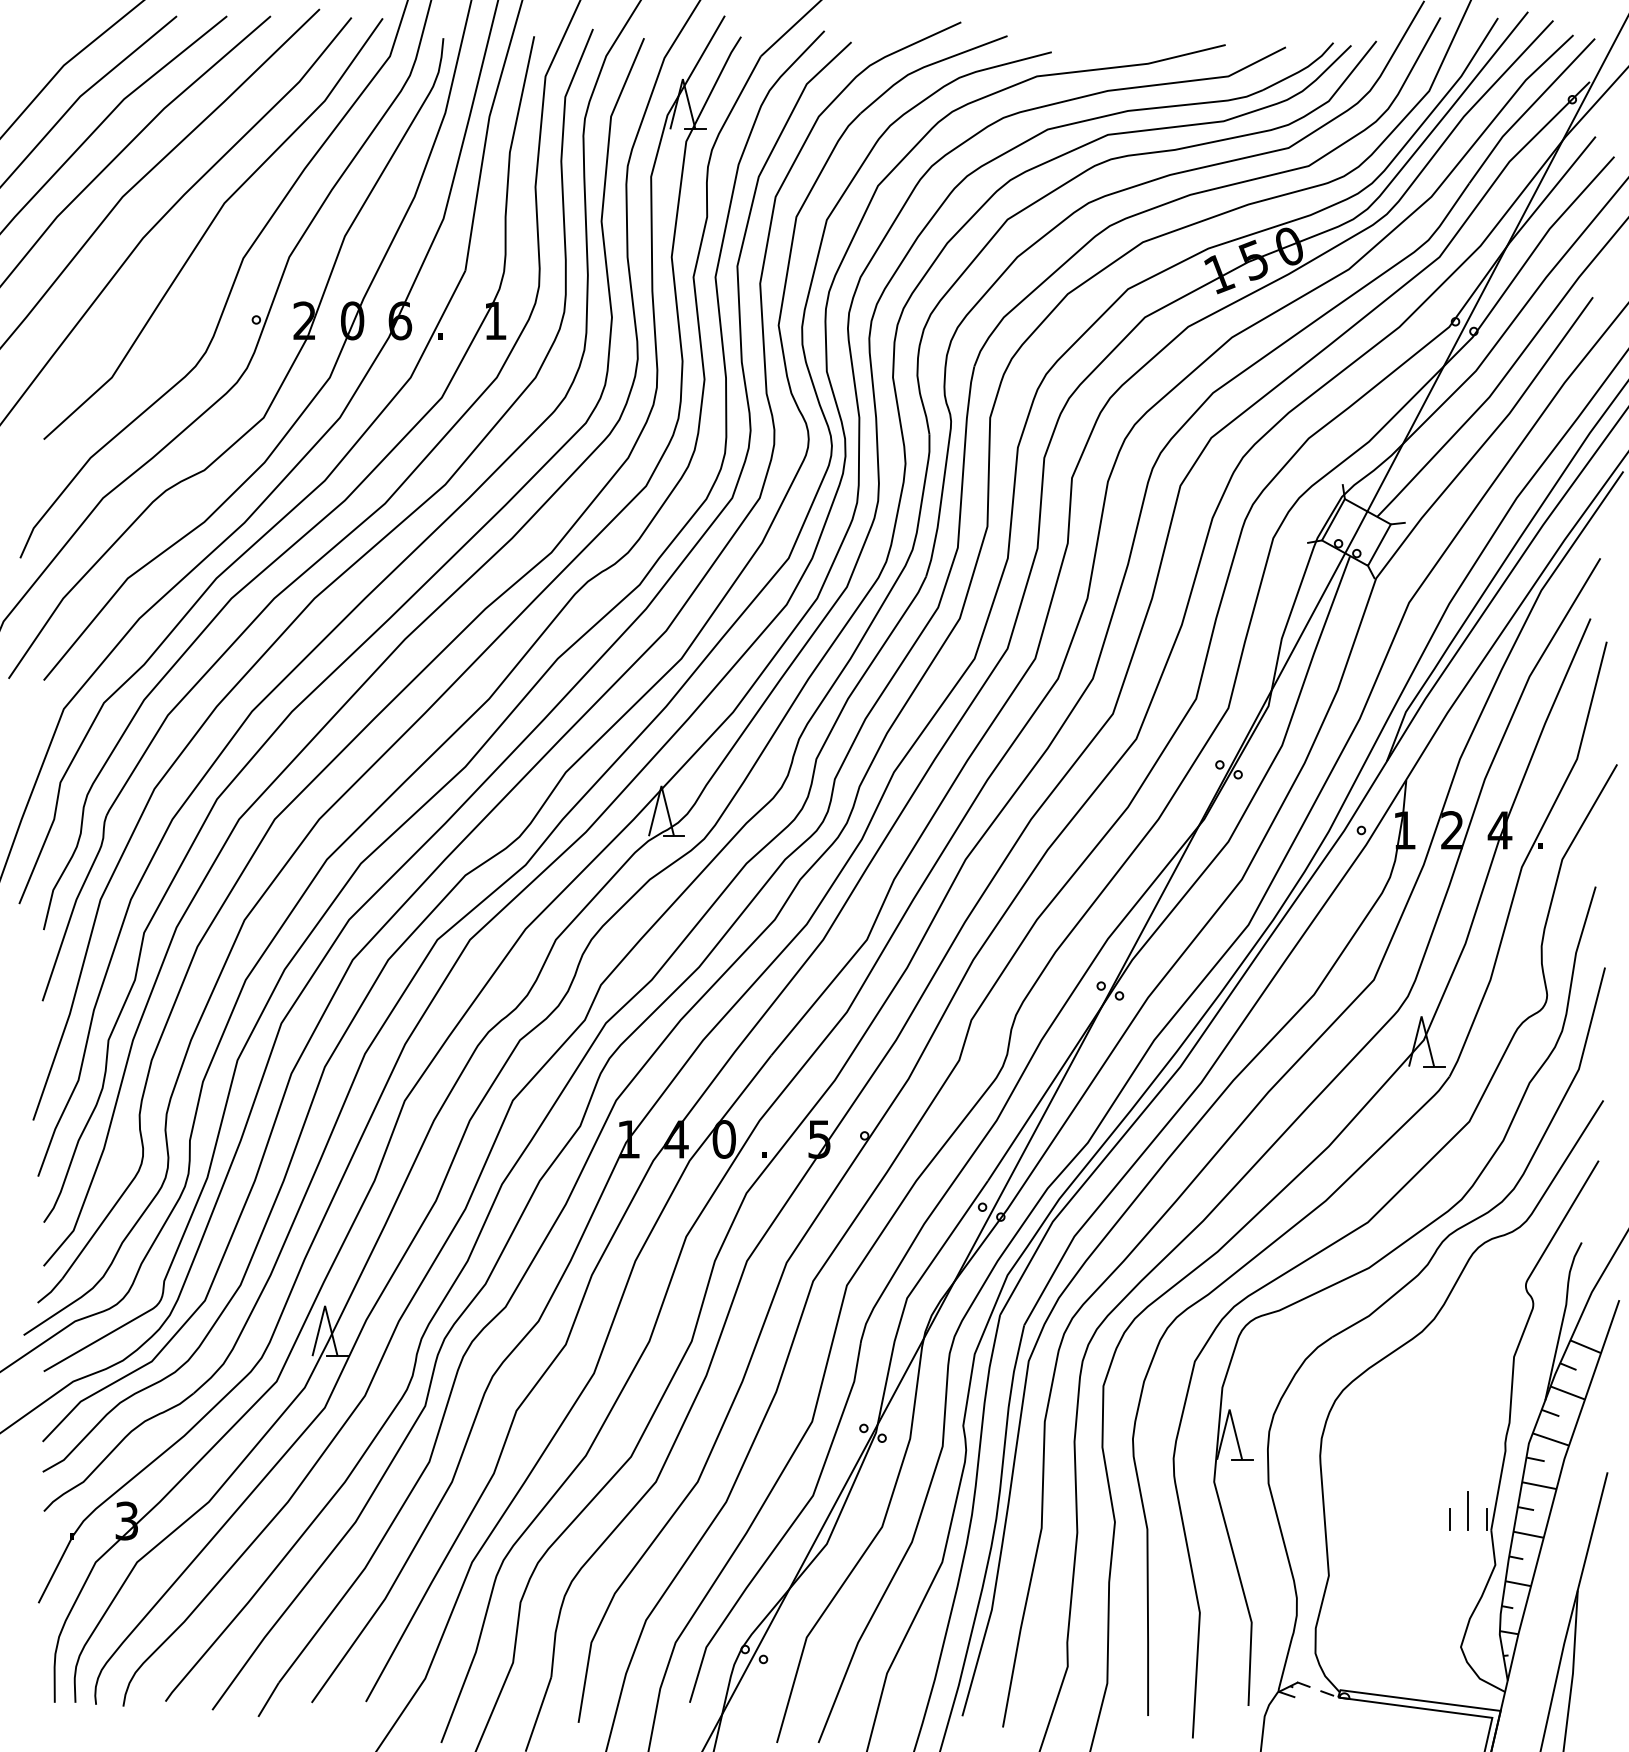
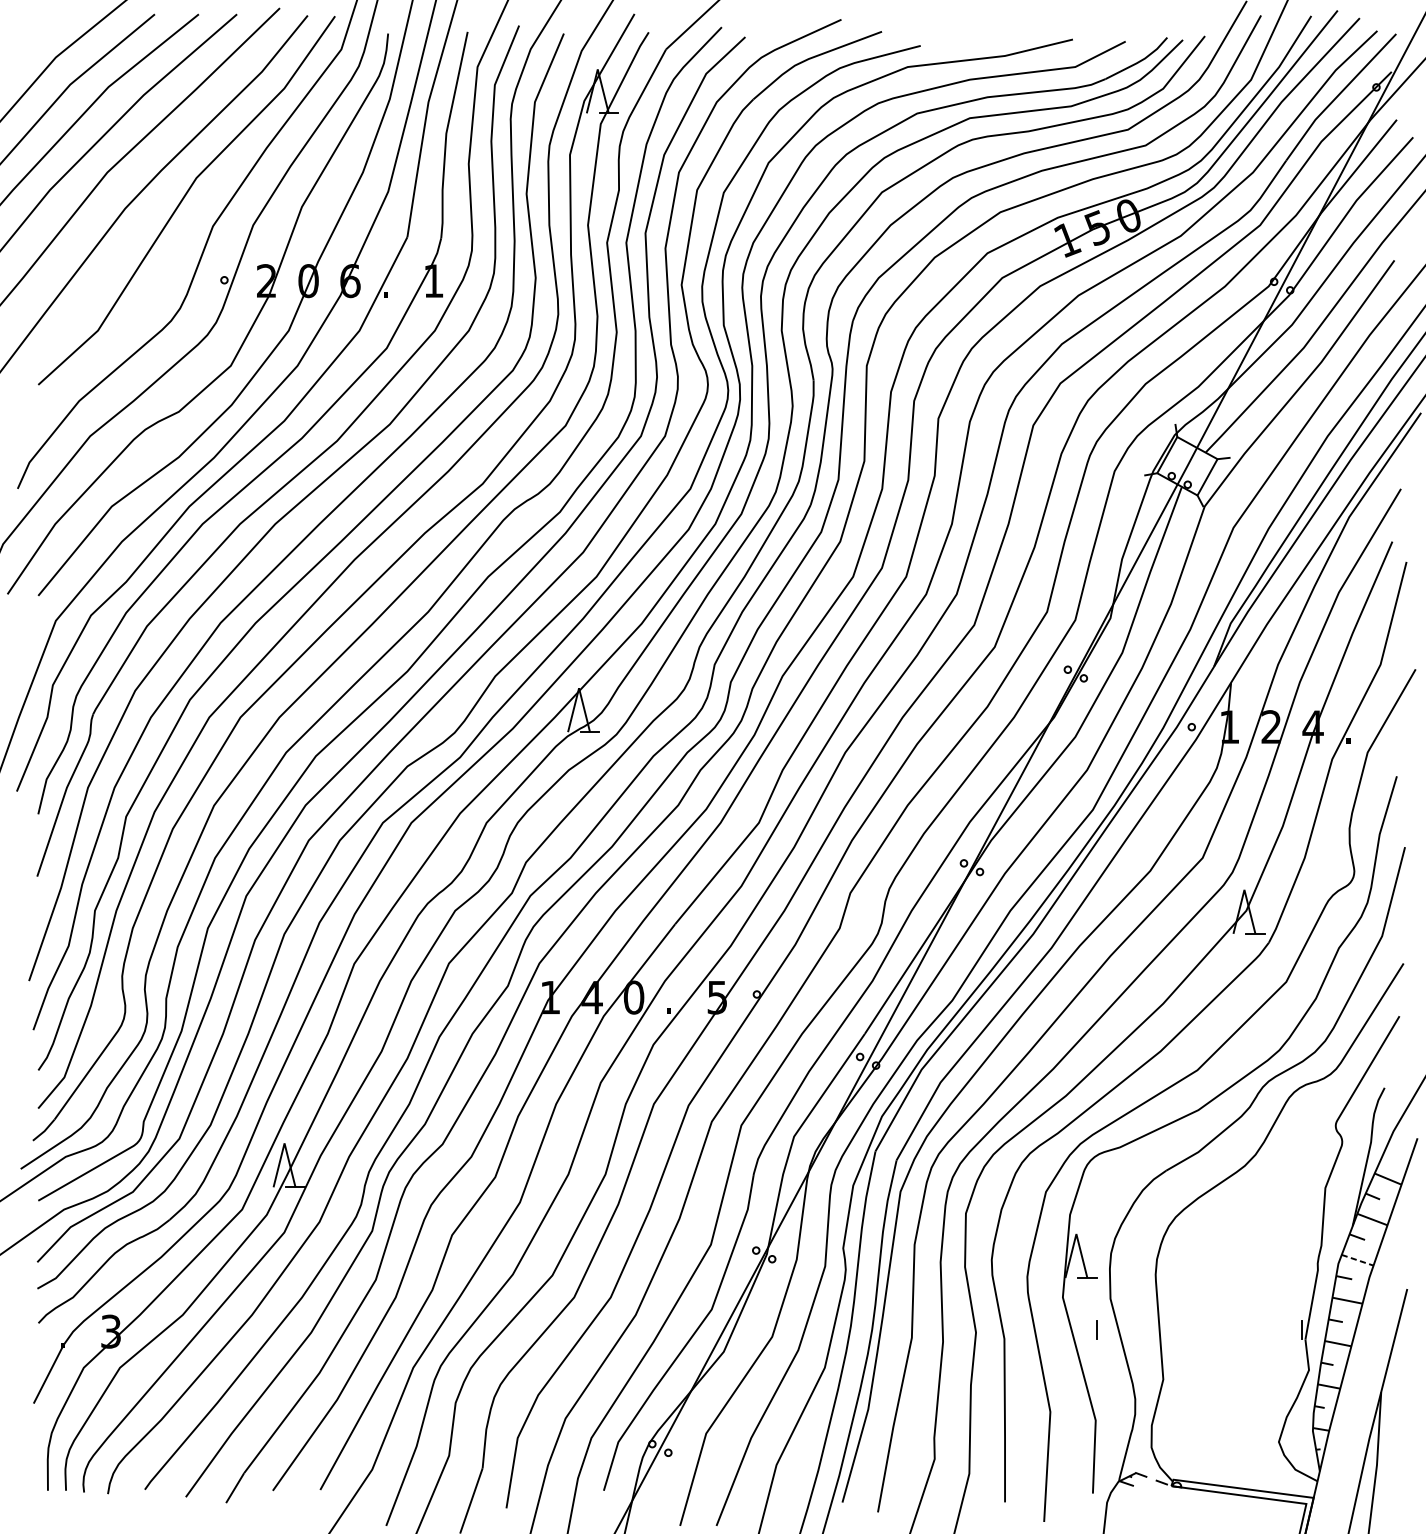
line: (1551, 1439) -> (1358, 1260), solid -> dashed
line: (1468, 1510) -> (1285, 1322), removed
line: (1449, 1519) -> (1097, 1330), moved

